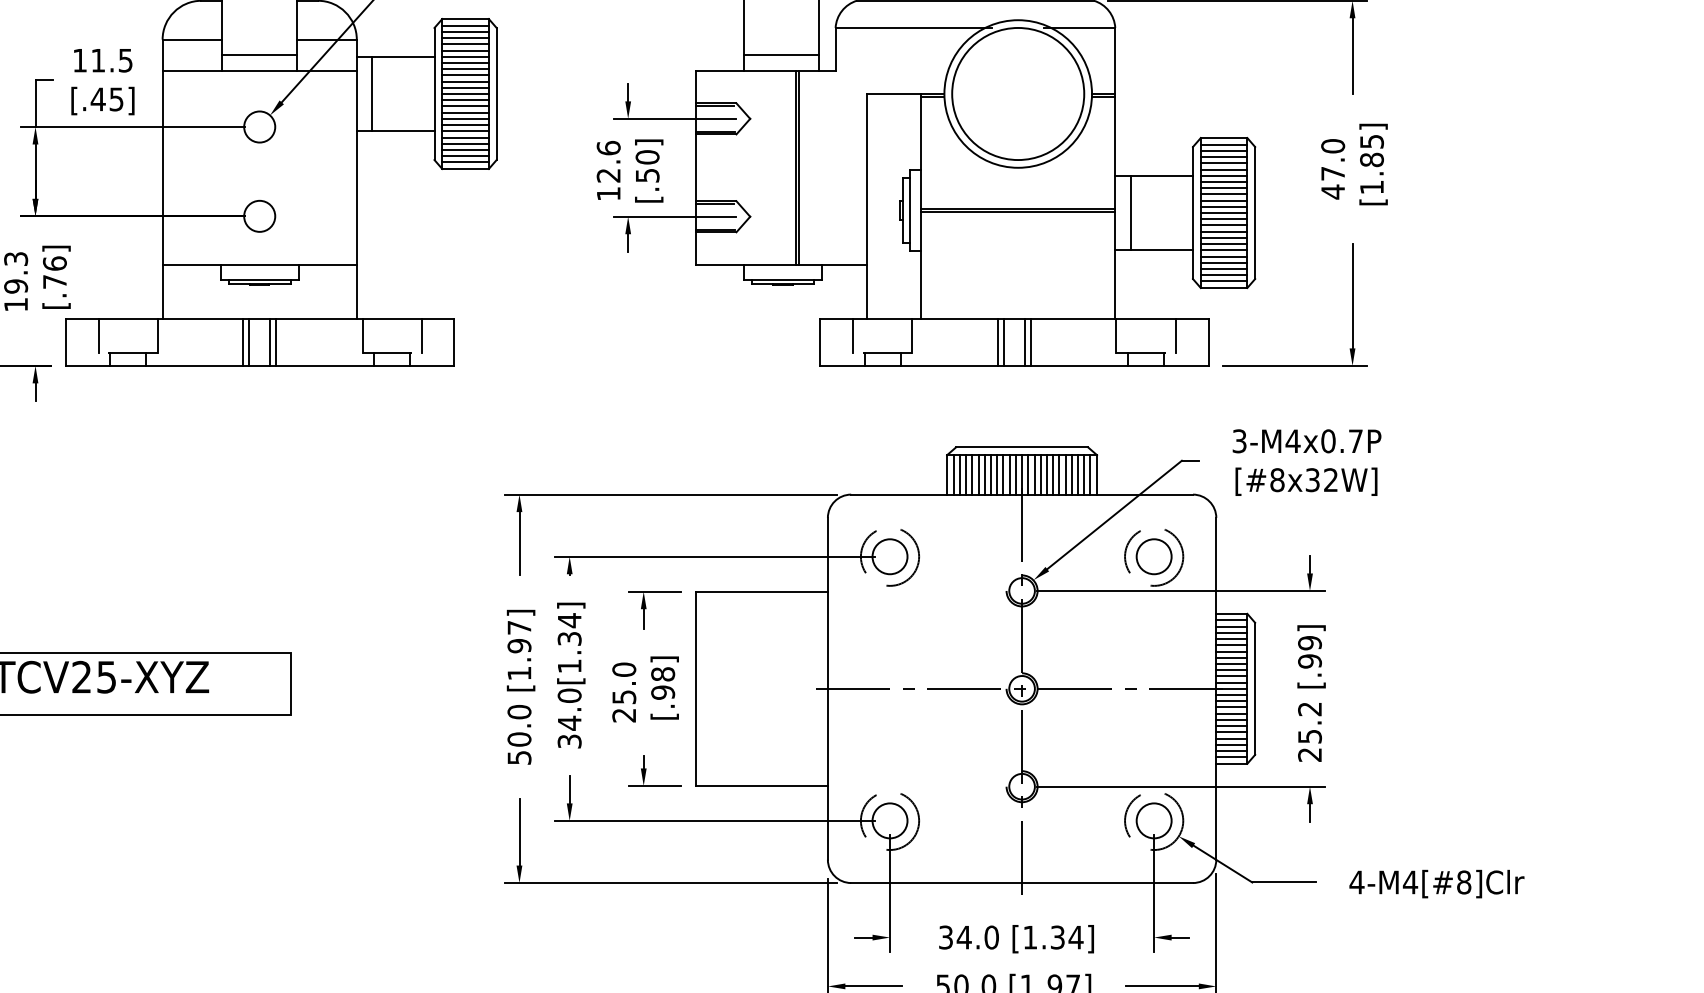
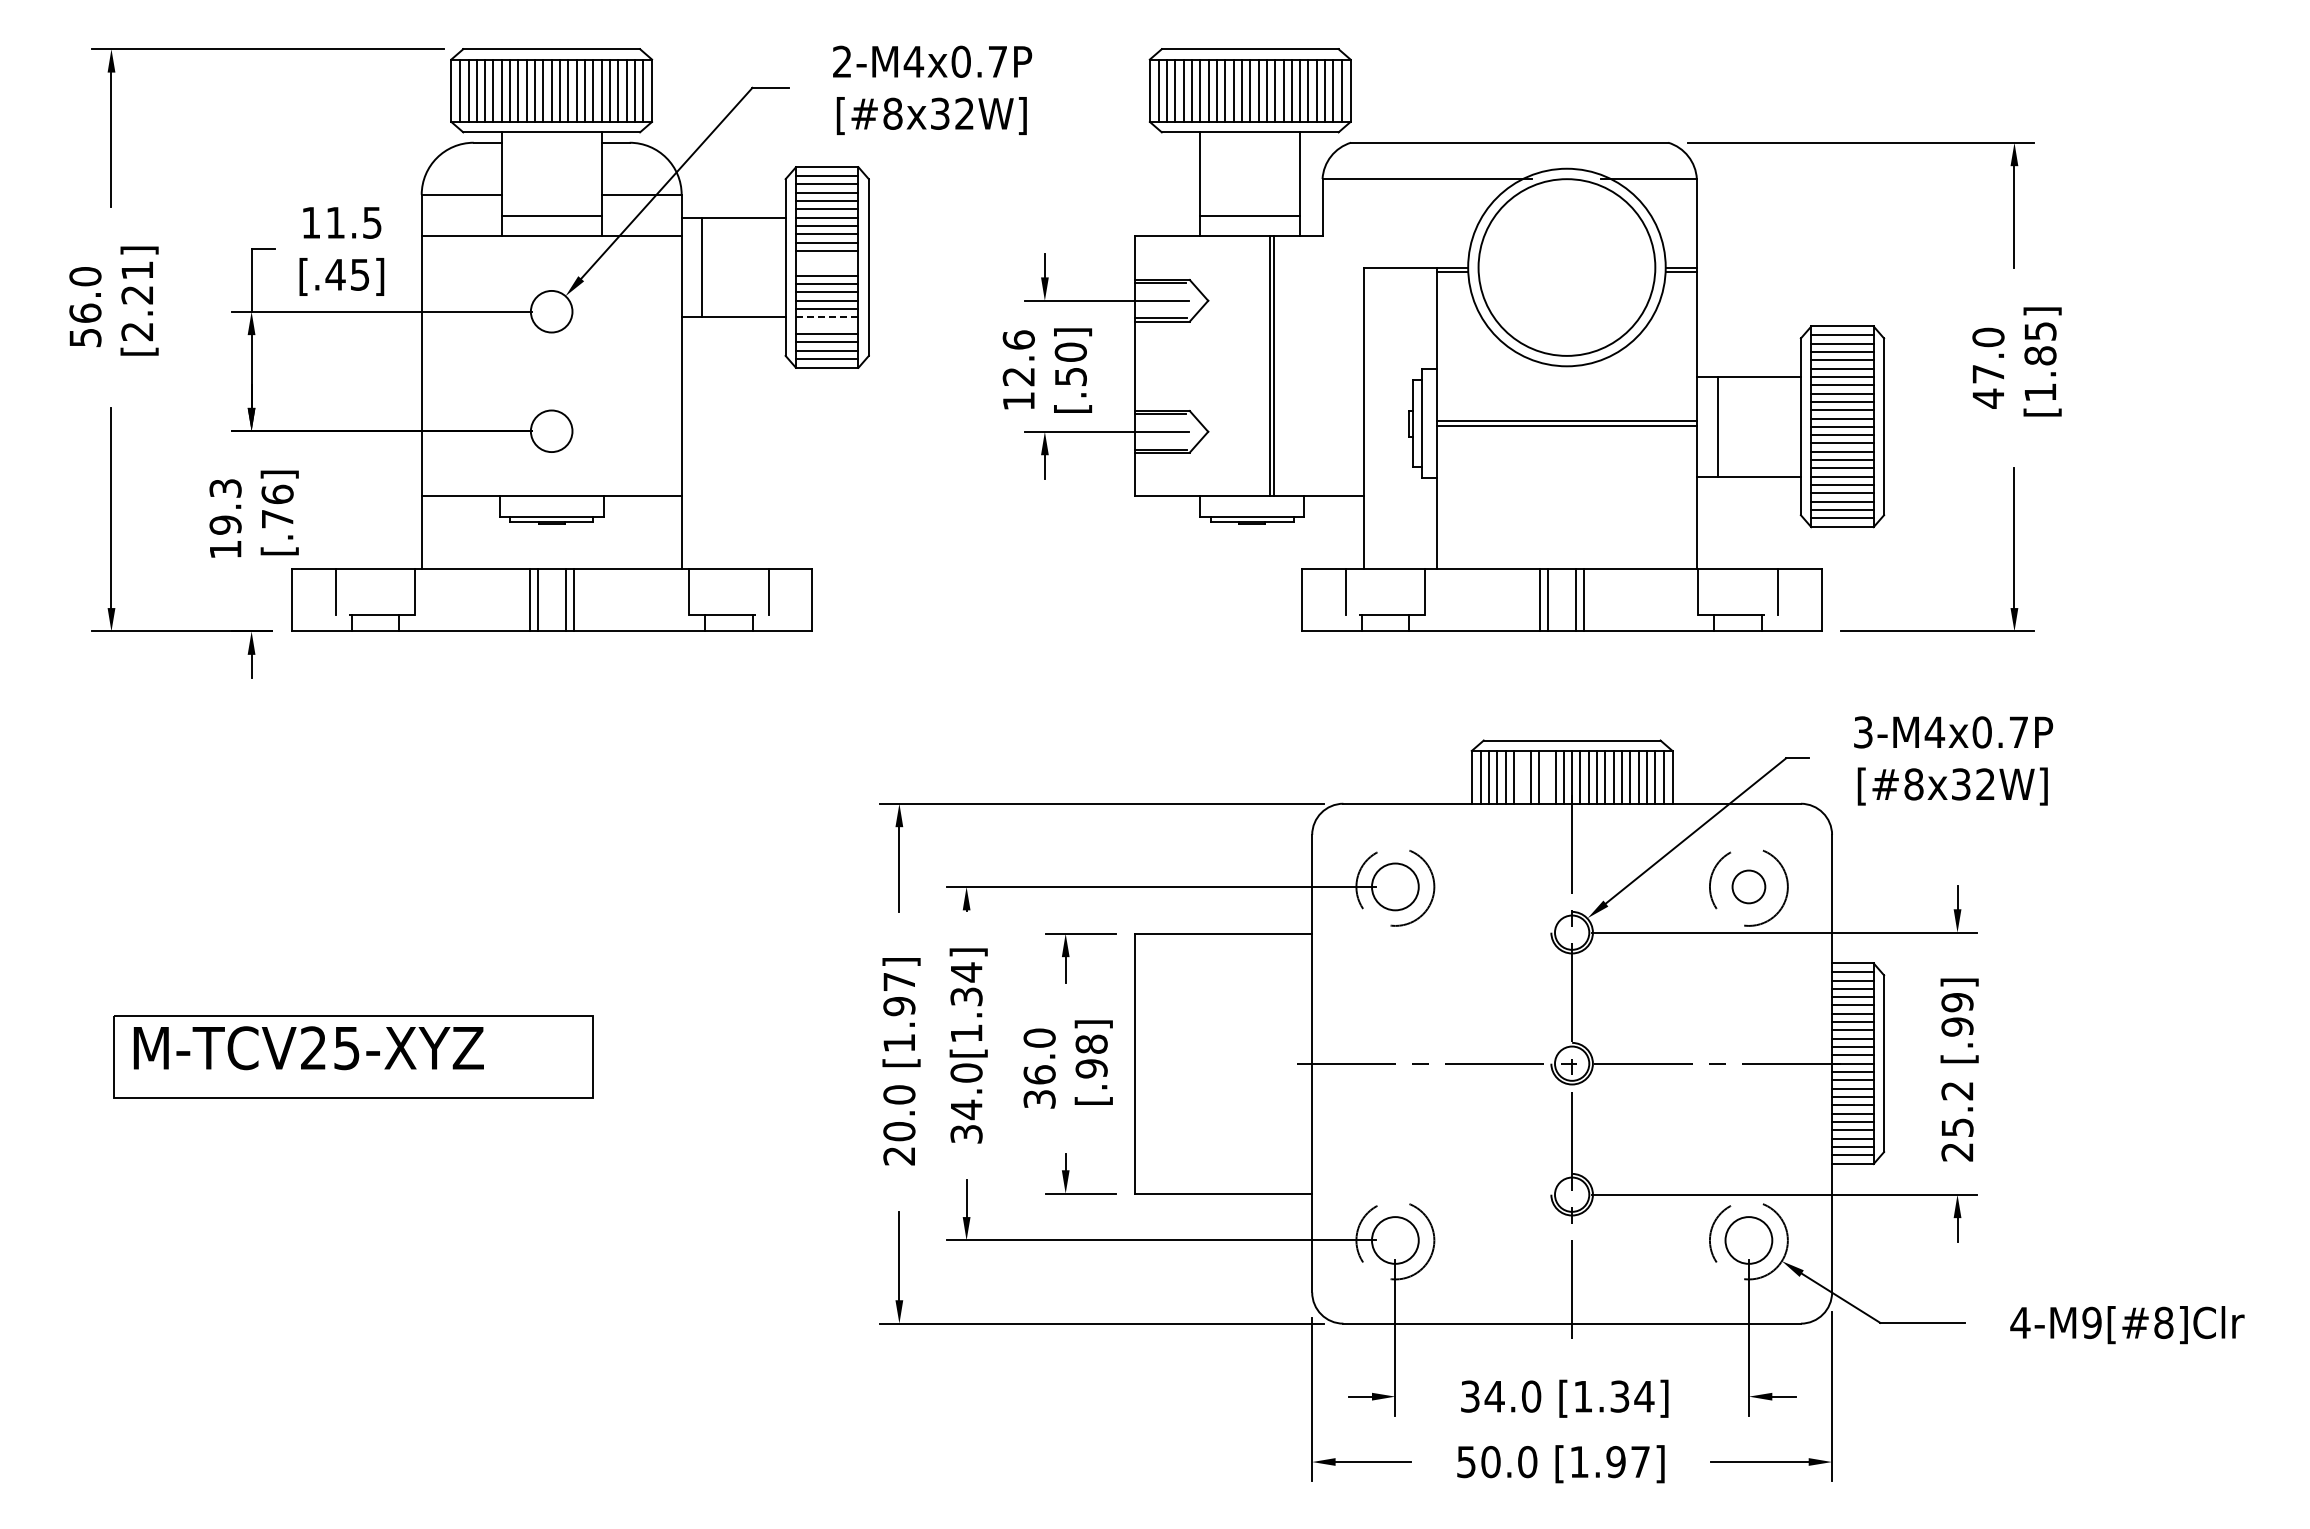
line: (465, 88) -> (827, 259), removed
line: (465, 93) -> (827, 267), removed
line: (465, 131) -> (826, 317), solid -> dashed
line: (465, 137) -> (827, 325), removed
line: (985, 474) -> (1522, 776), removed
line: (1003, 474) -> (1547, 776), removed
circle: (1153, 556) -> (1748, 886), size x0.7
text: (624, 705) -> (1039, 1086), 25.0 -> 36.0
text: (519, 758) -> (899, 1156), 50.0 -> 20.0
text: (1410, 882) -> (2091, 1322), 4-M4[#8]Clr -> 4-M9[#8]Clr

